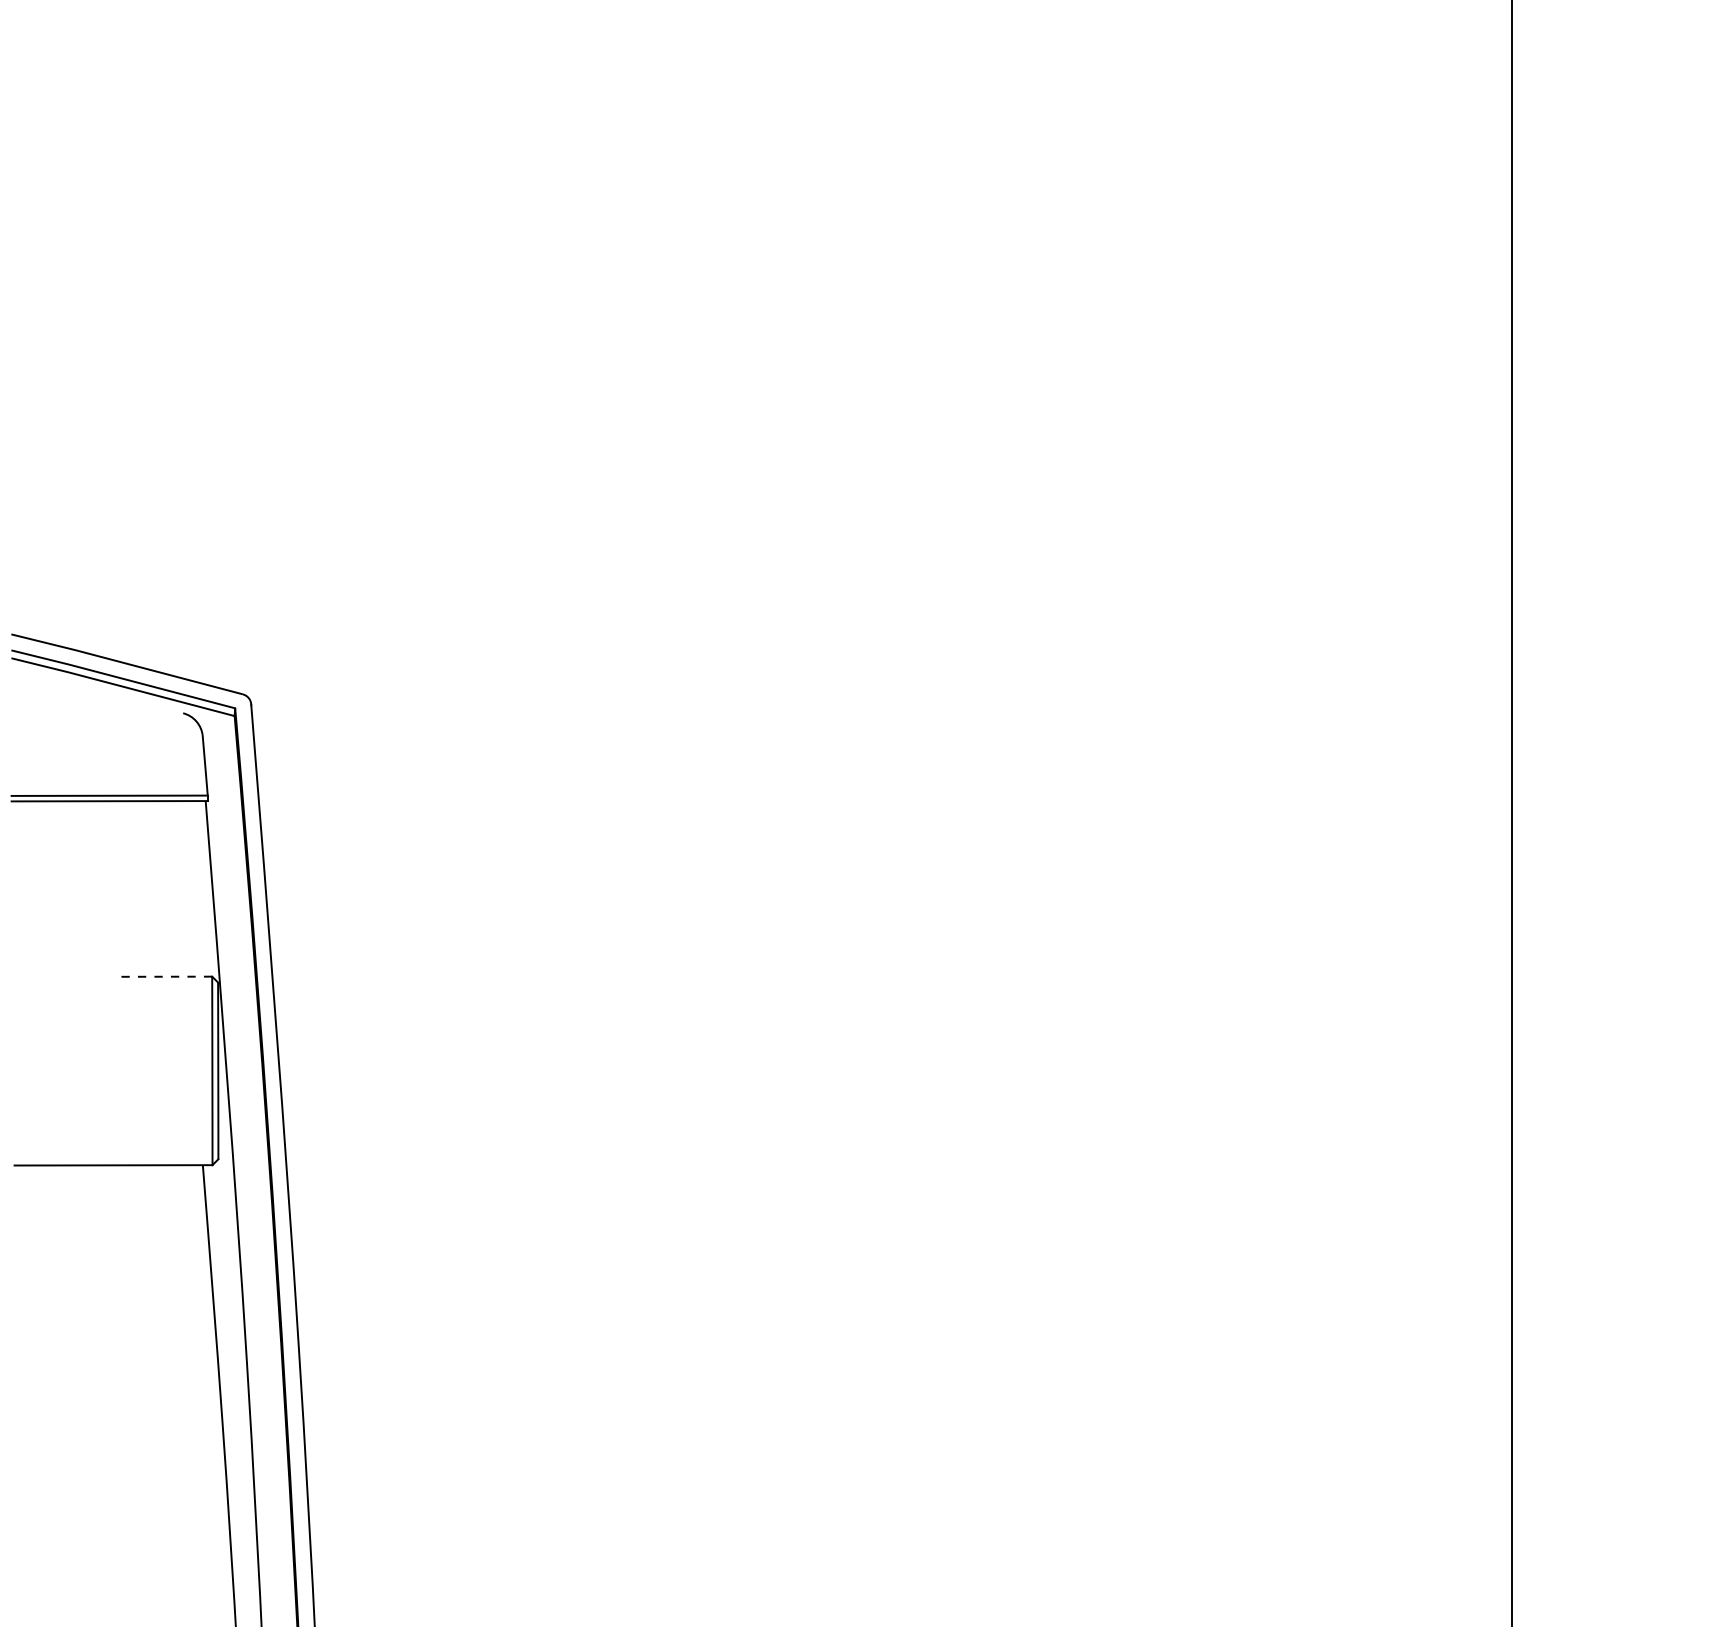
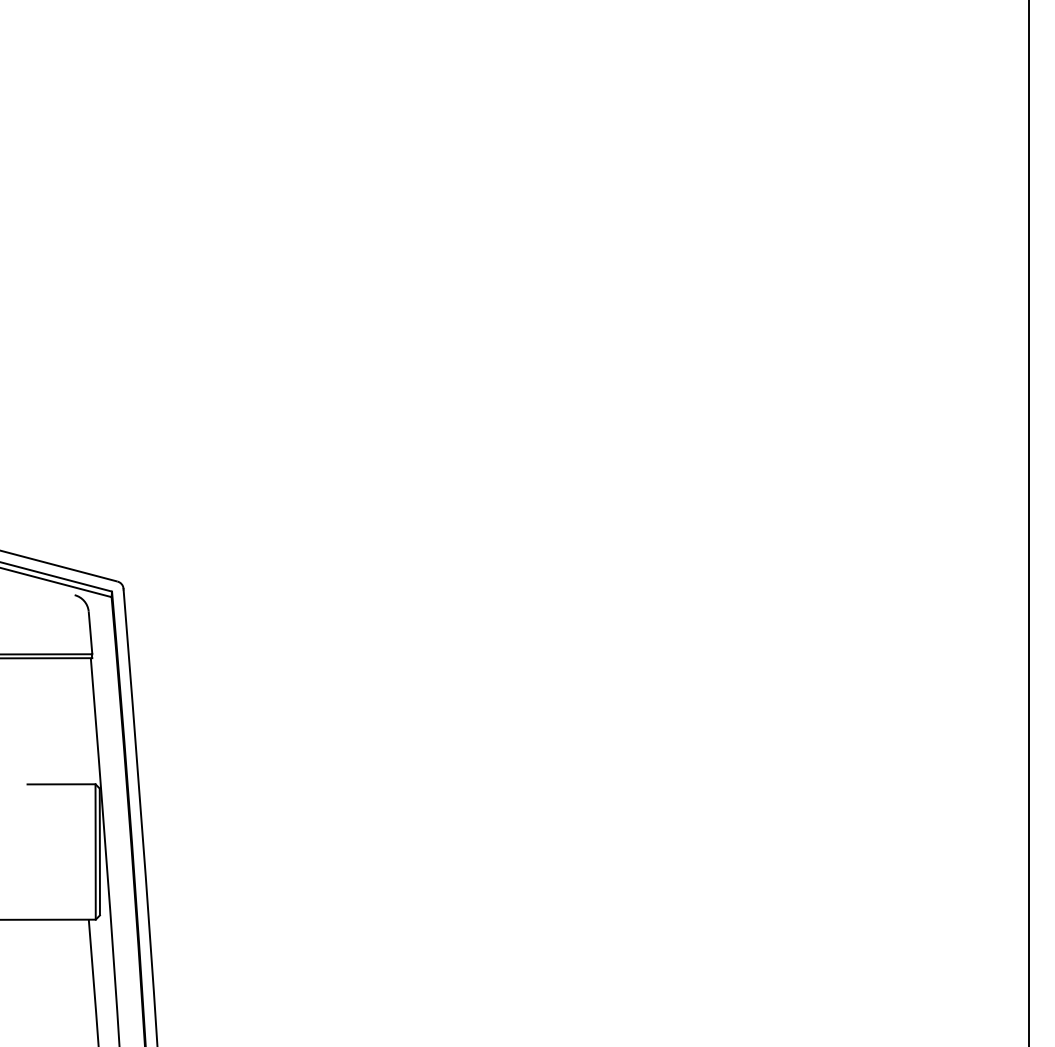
line: (164, 976) -> (61, 784), dashed -> solid

